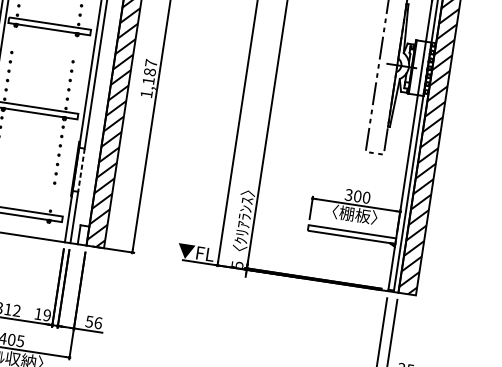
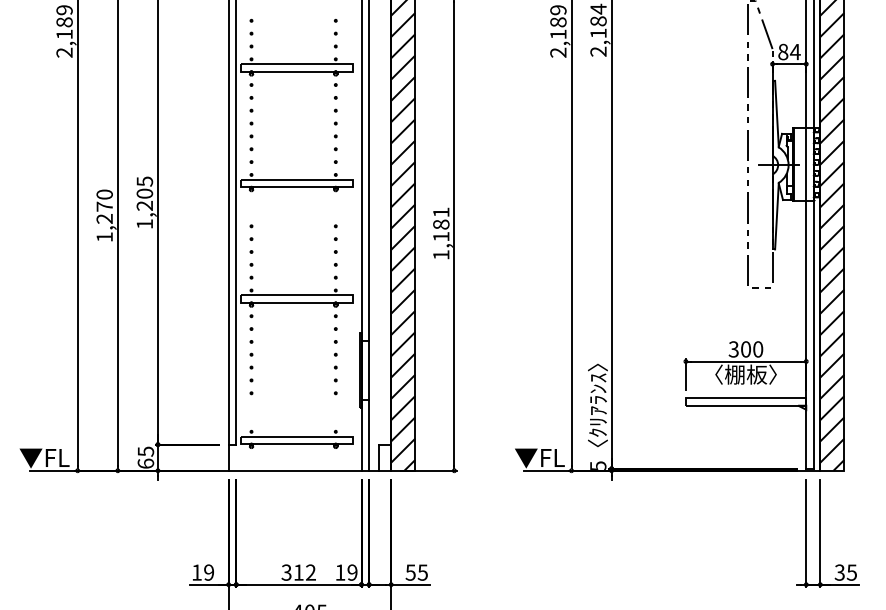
text: (151, 63) -> (441, 212), 1,187 -> 1,181
line: (81, 170) -> (369, 370), dashed -> solid
text: (98, 323) -> (422, 572), 56 -> 55

